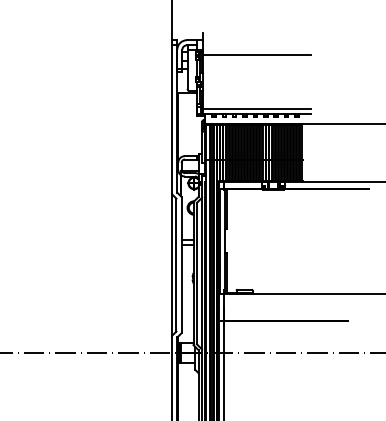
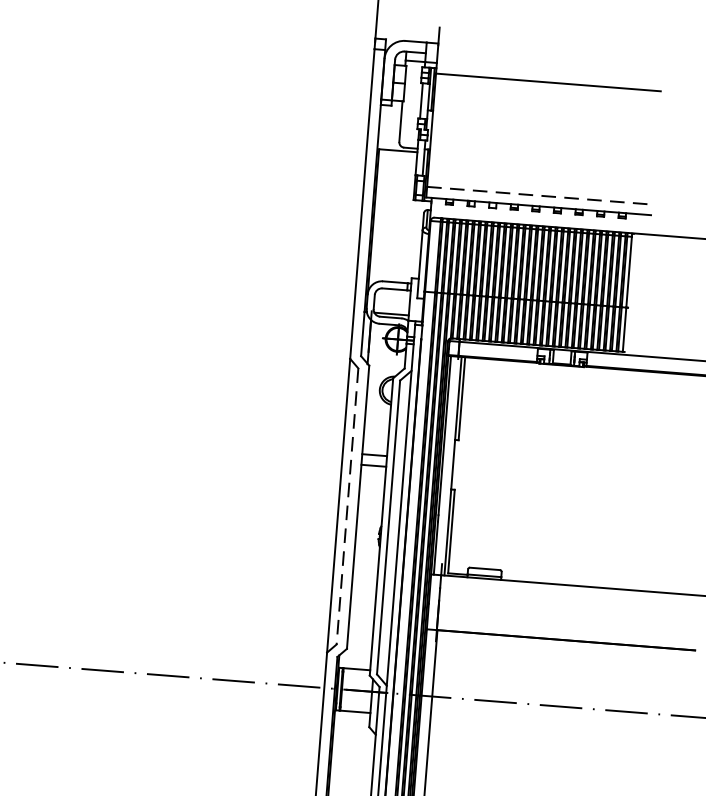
line: (257, 109) -> (541, 196), solid -> dashed
line: (176, 265) -> (347, 507), solid -> dashed

